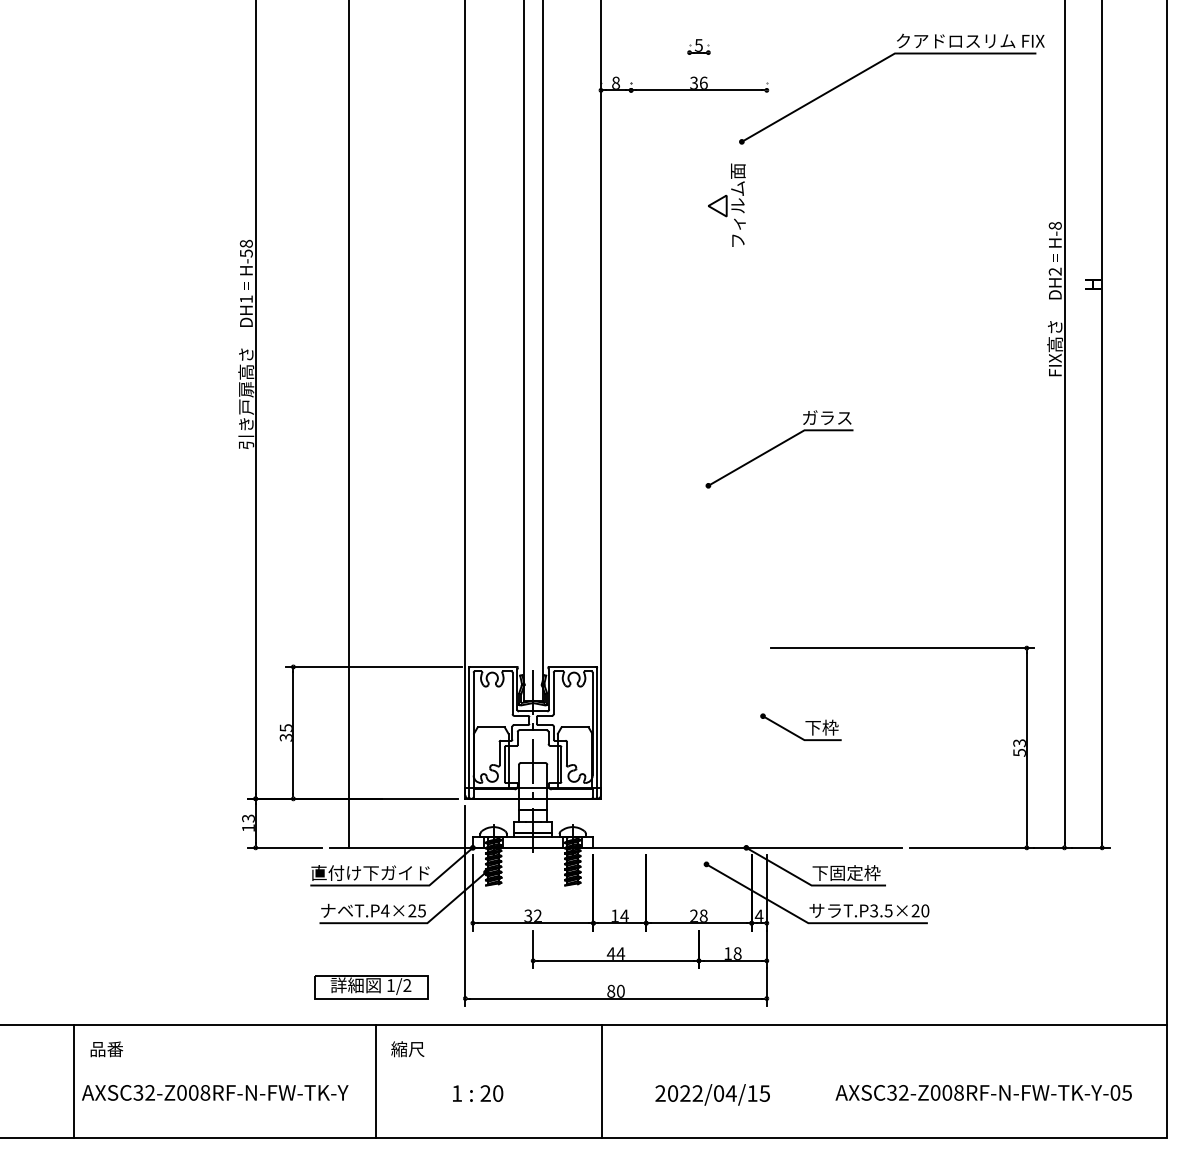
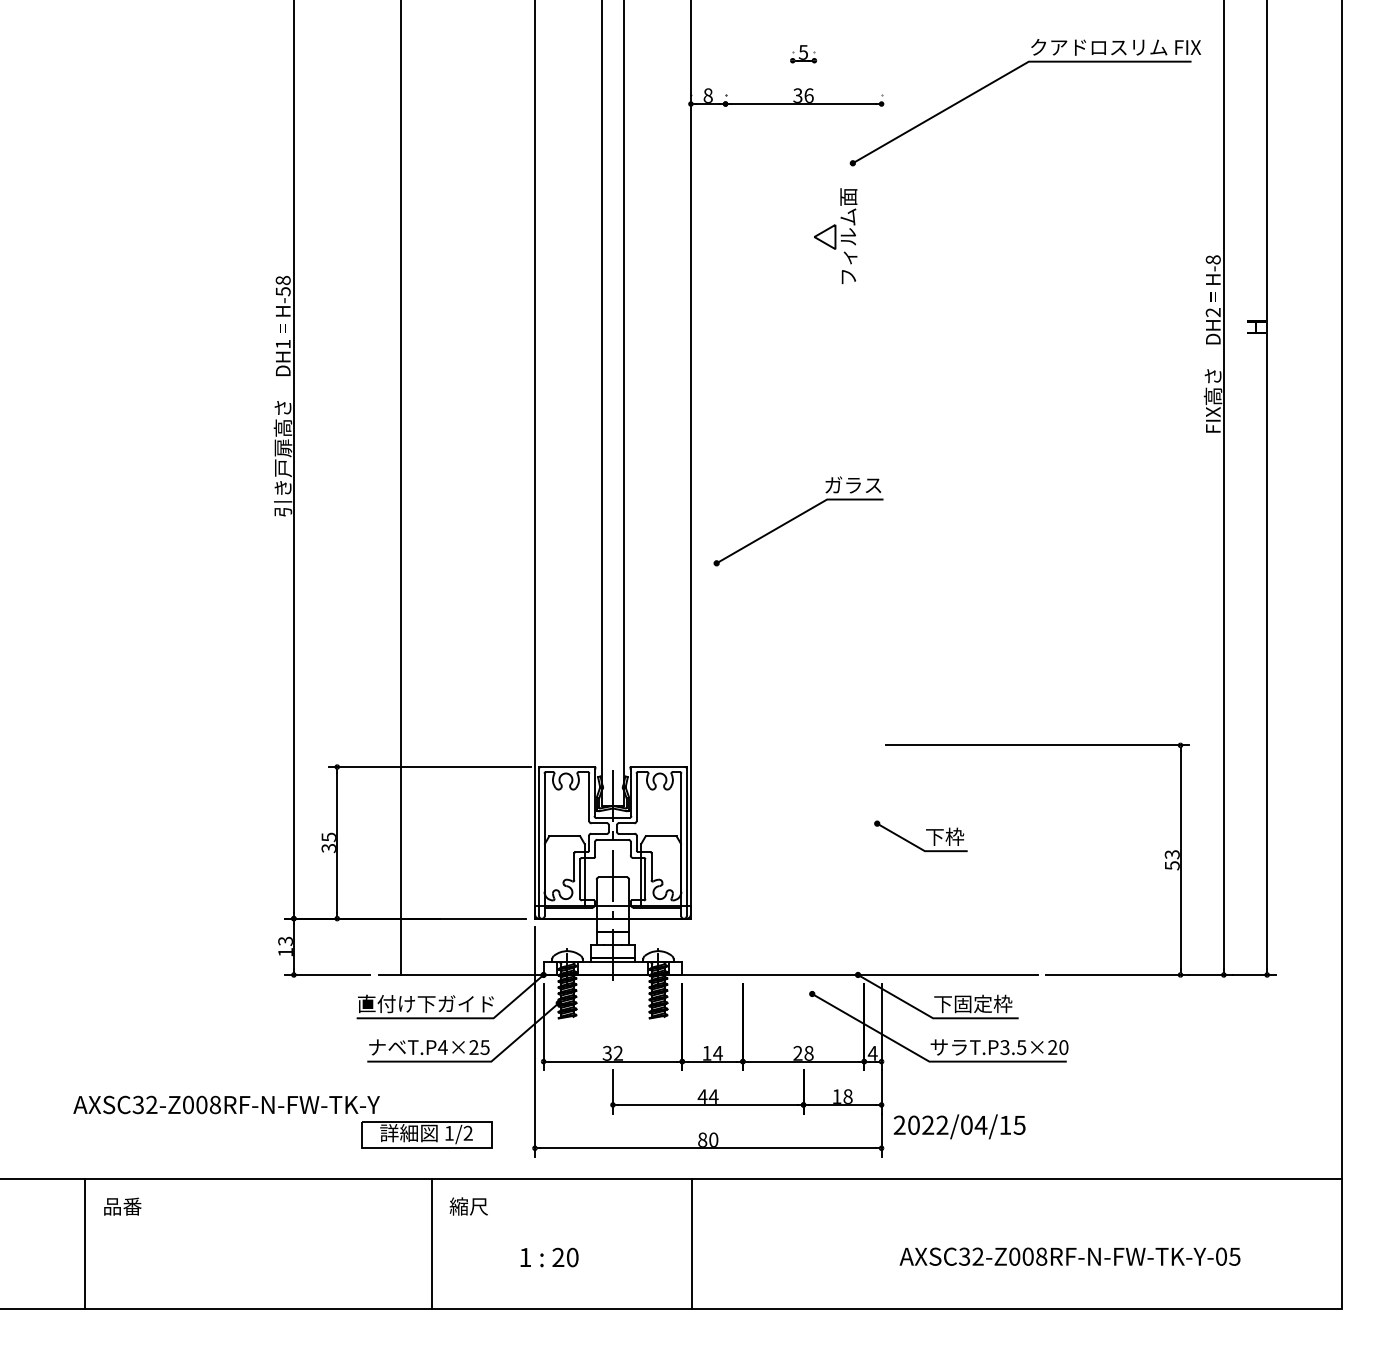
part: (779, 449) -> (798, 521), moved
text: (215, 1092) -> (226, 1104), moved
text: (983, 1092) -> (1069, 1256), moved
text: (712, 1094) -> (959, 1126), moved

